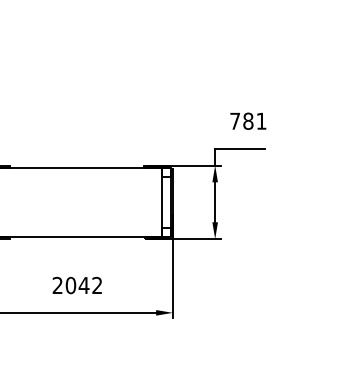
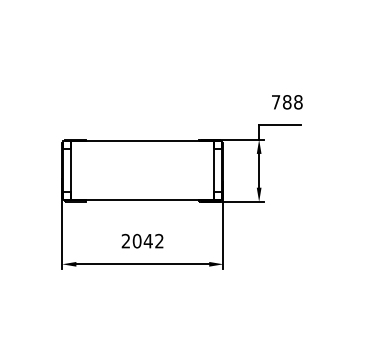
text: (261, 121) -> (298, 102), 781 -> 788

